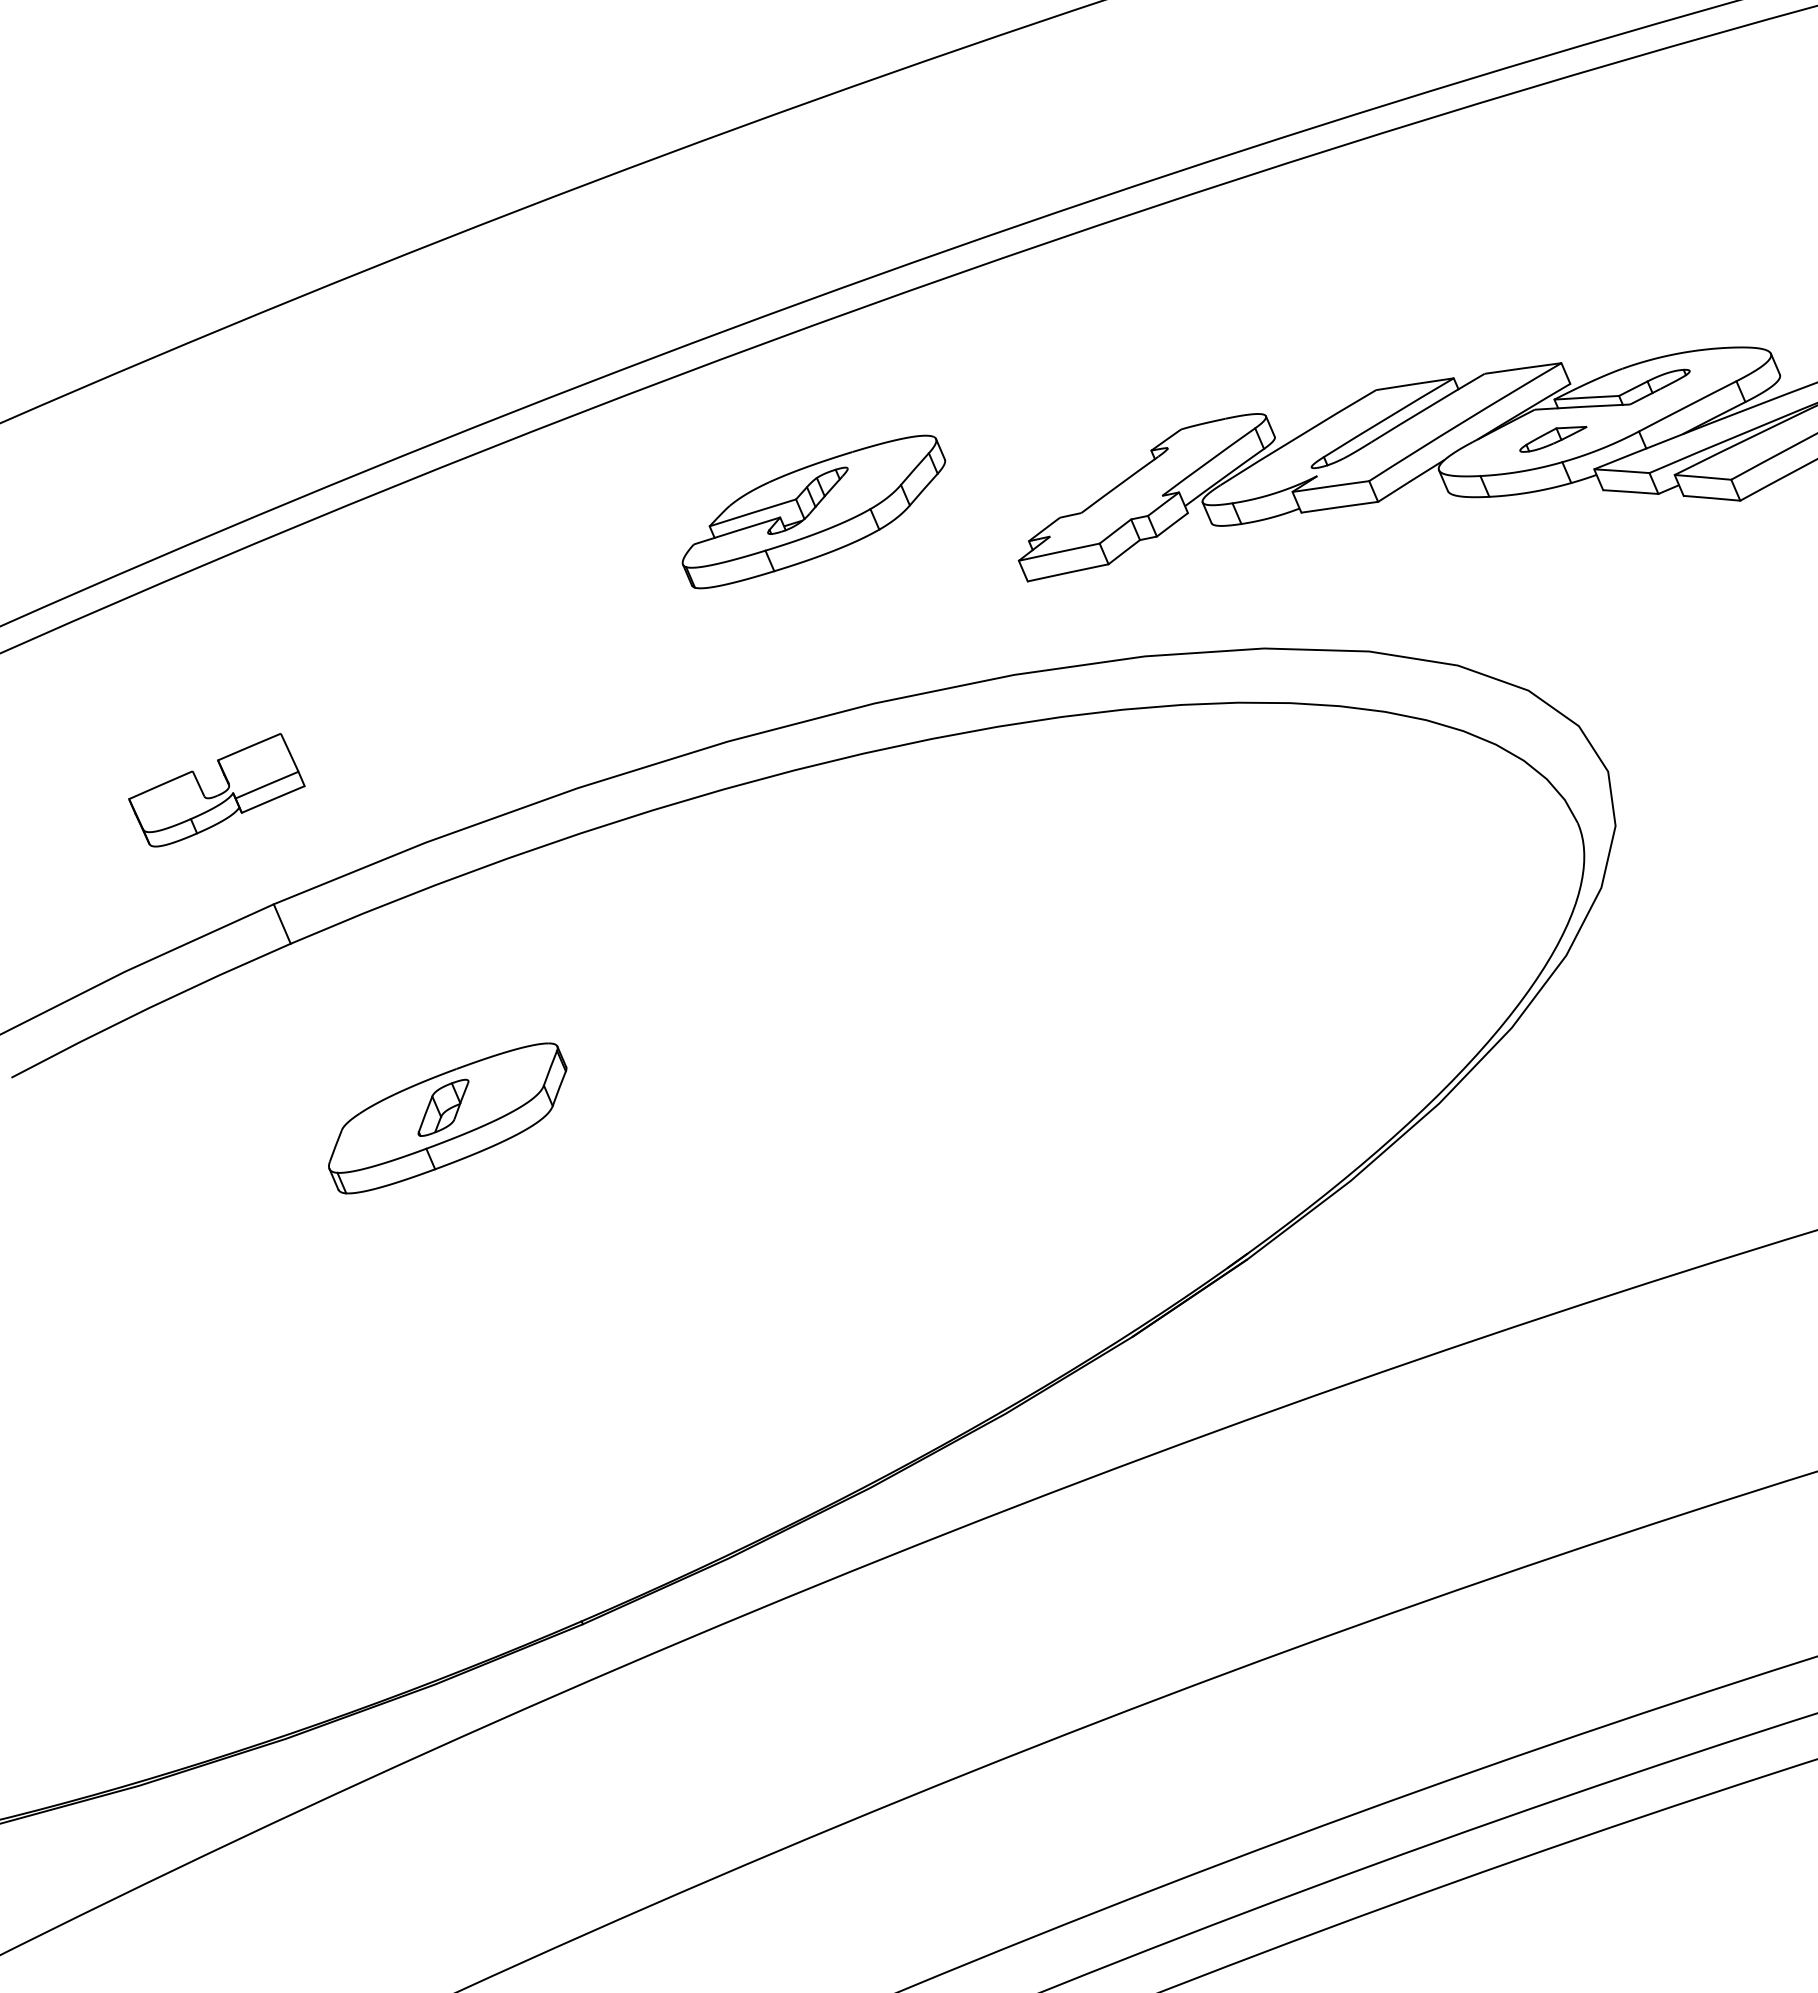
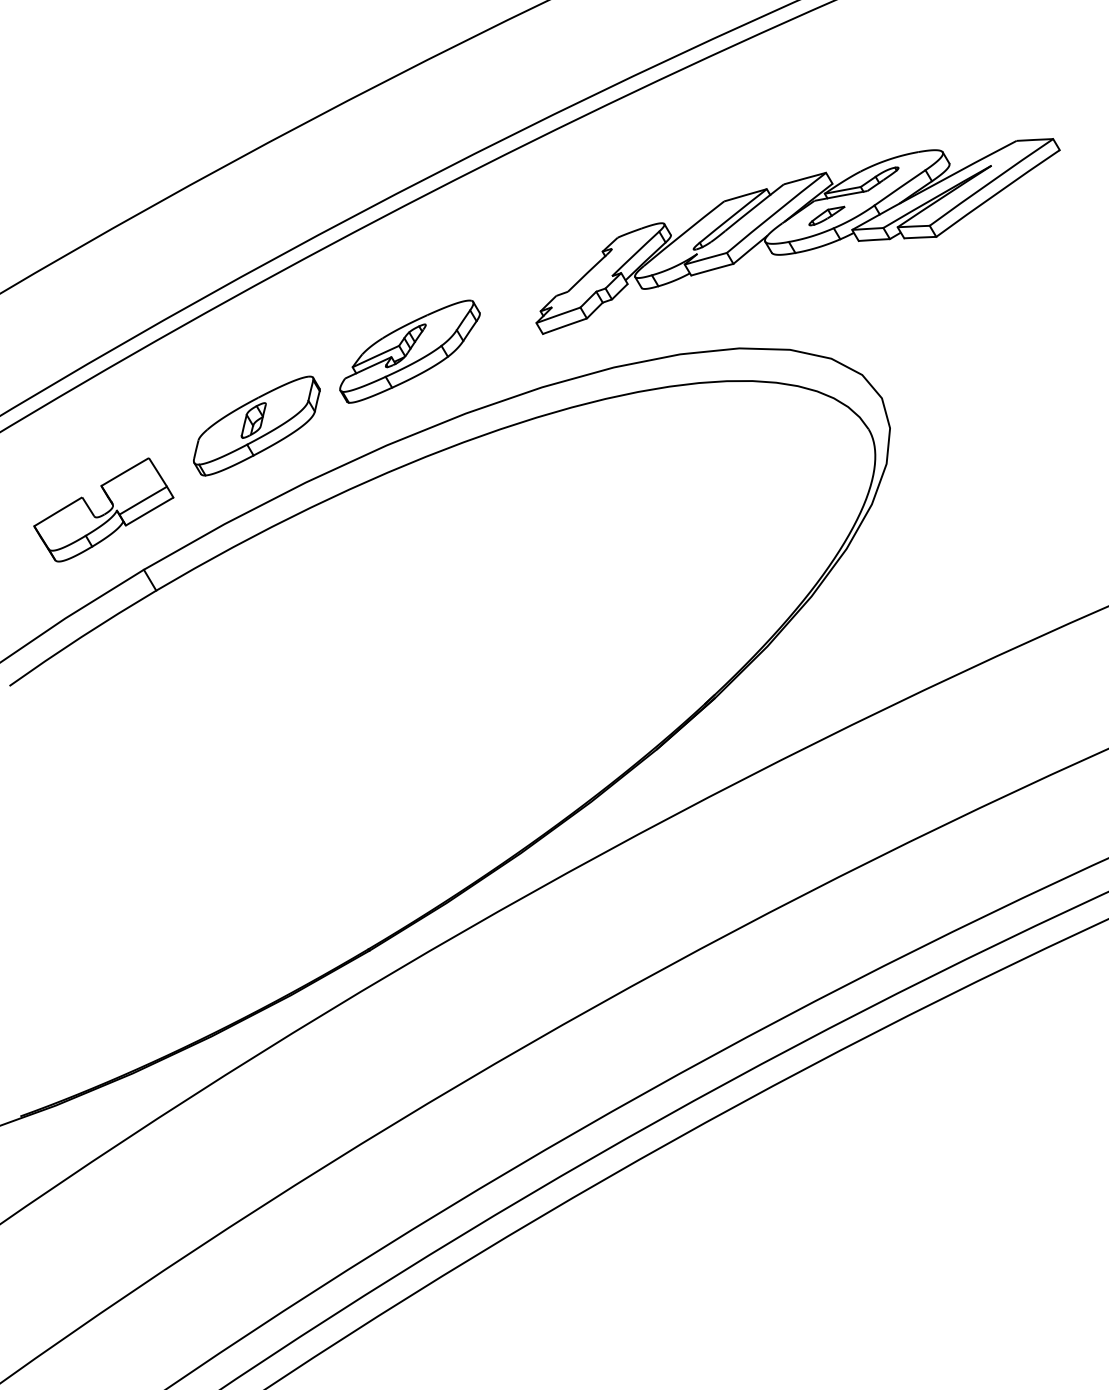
part: (813, 511) -> (409, 351), moved
part: (216, 789) -> (103, 509), size x1.43
part: (447, 1117) -> (256, 425), moved

